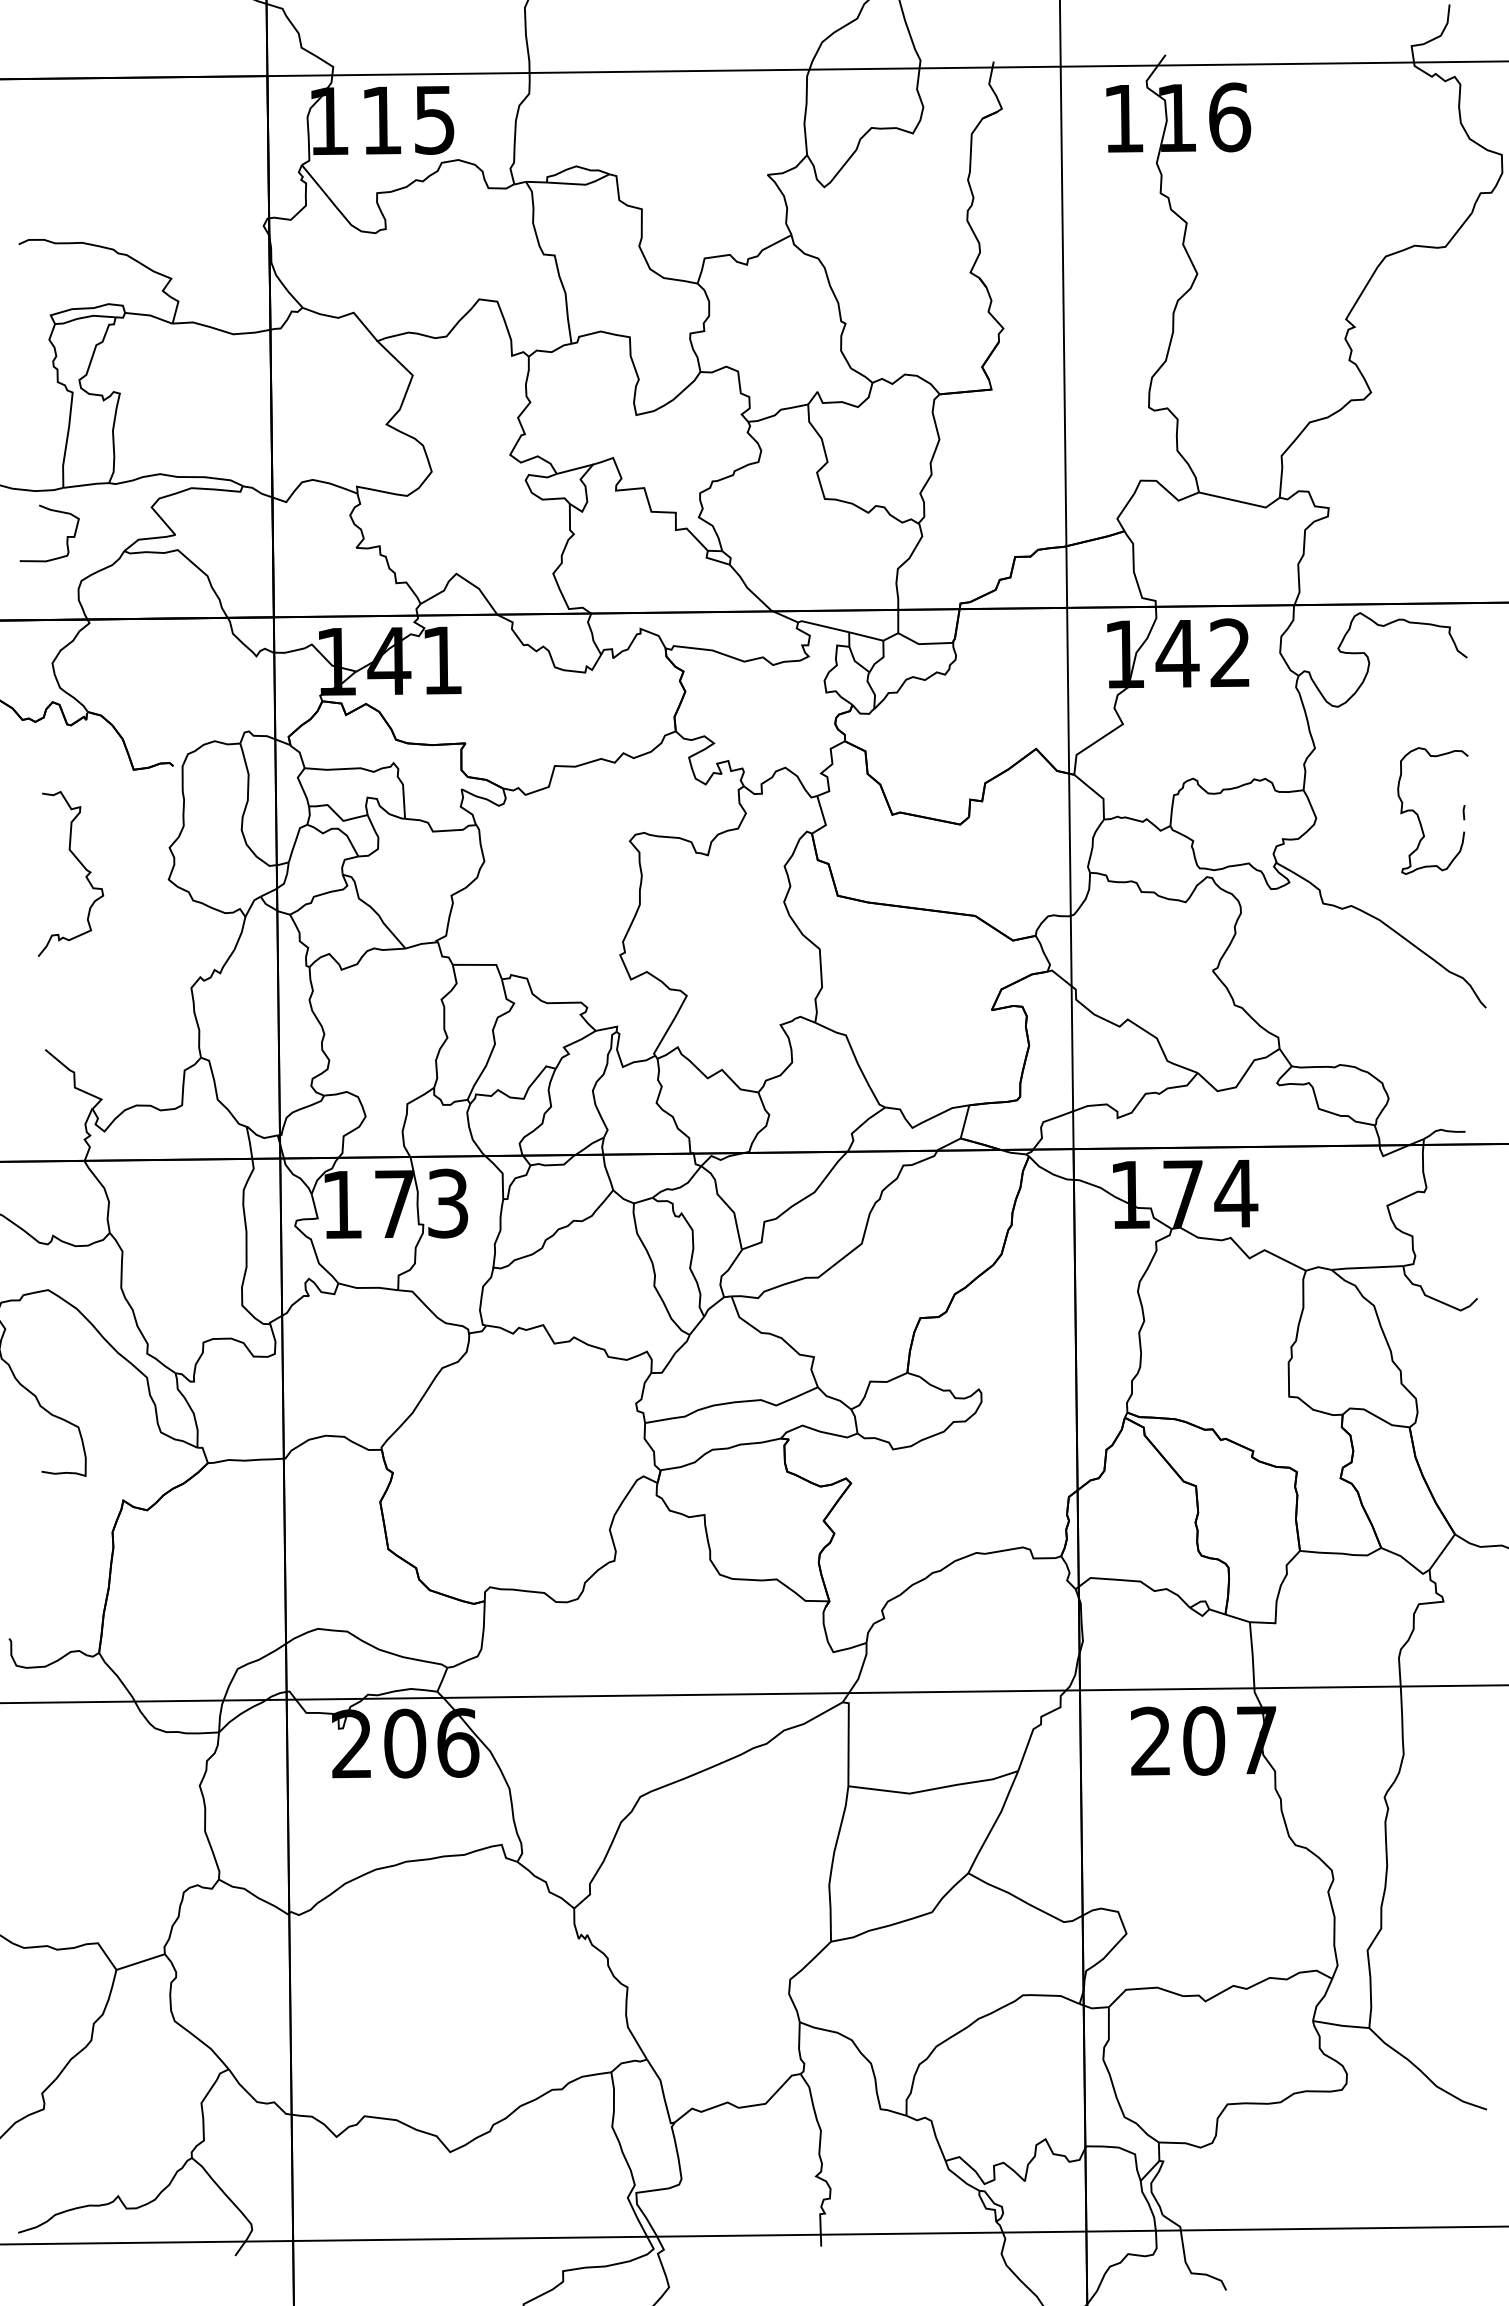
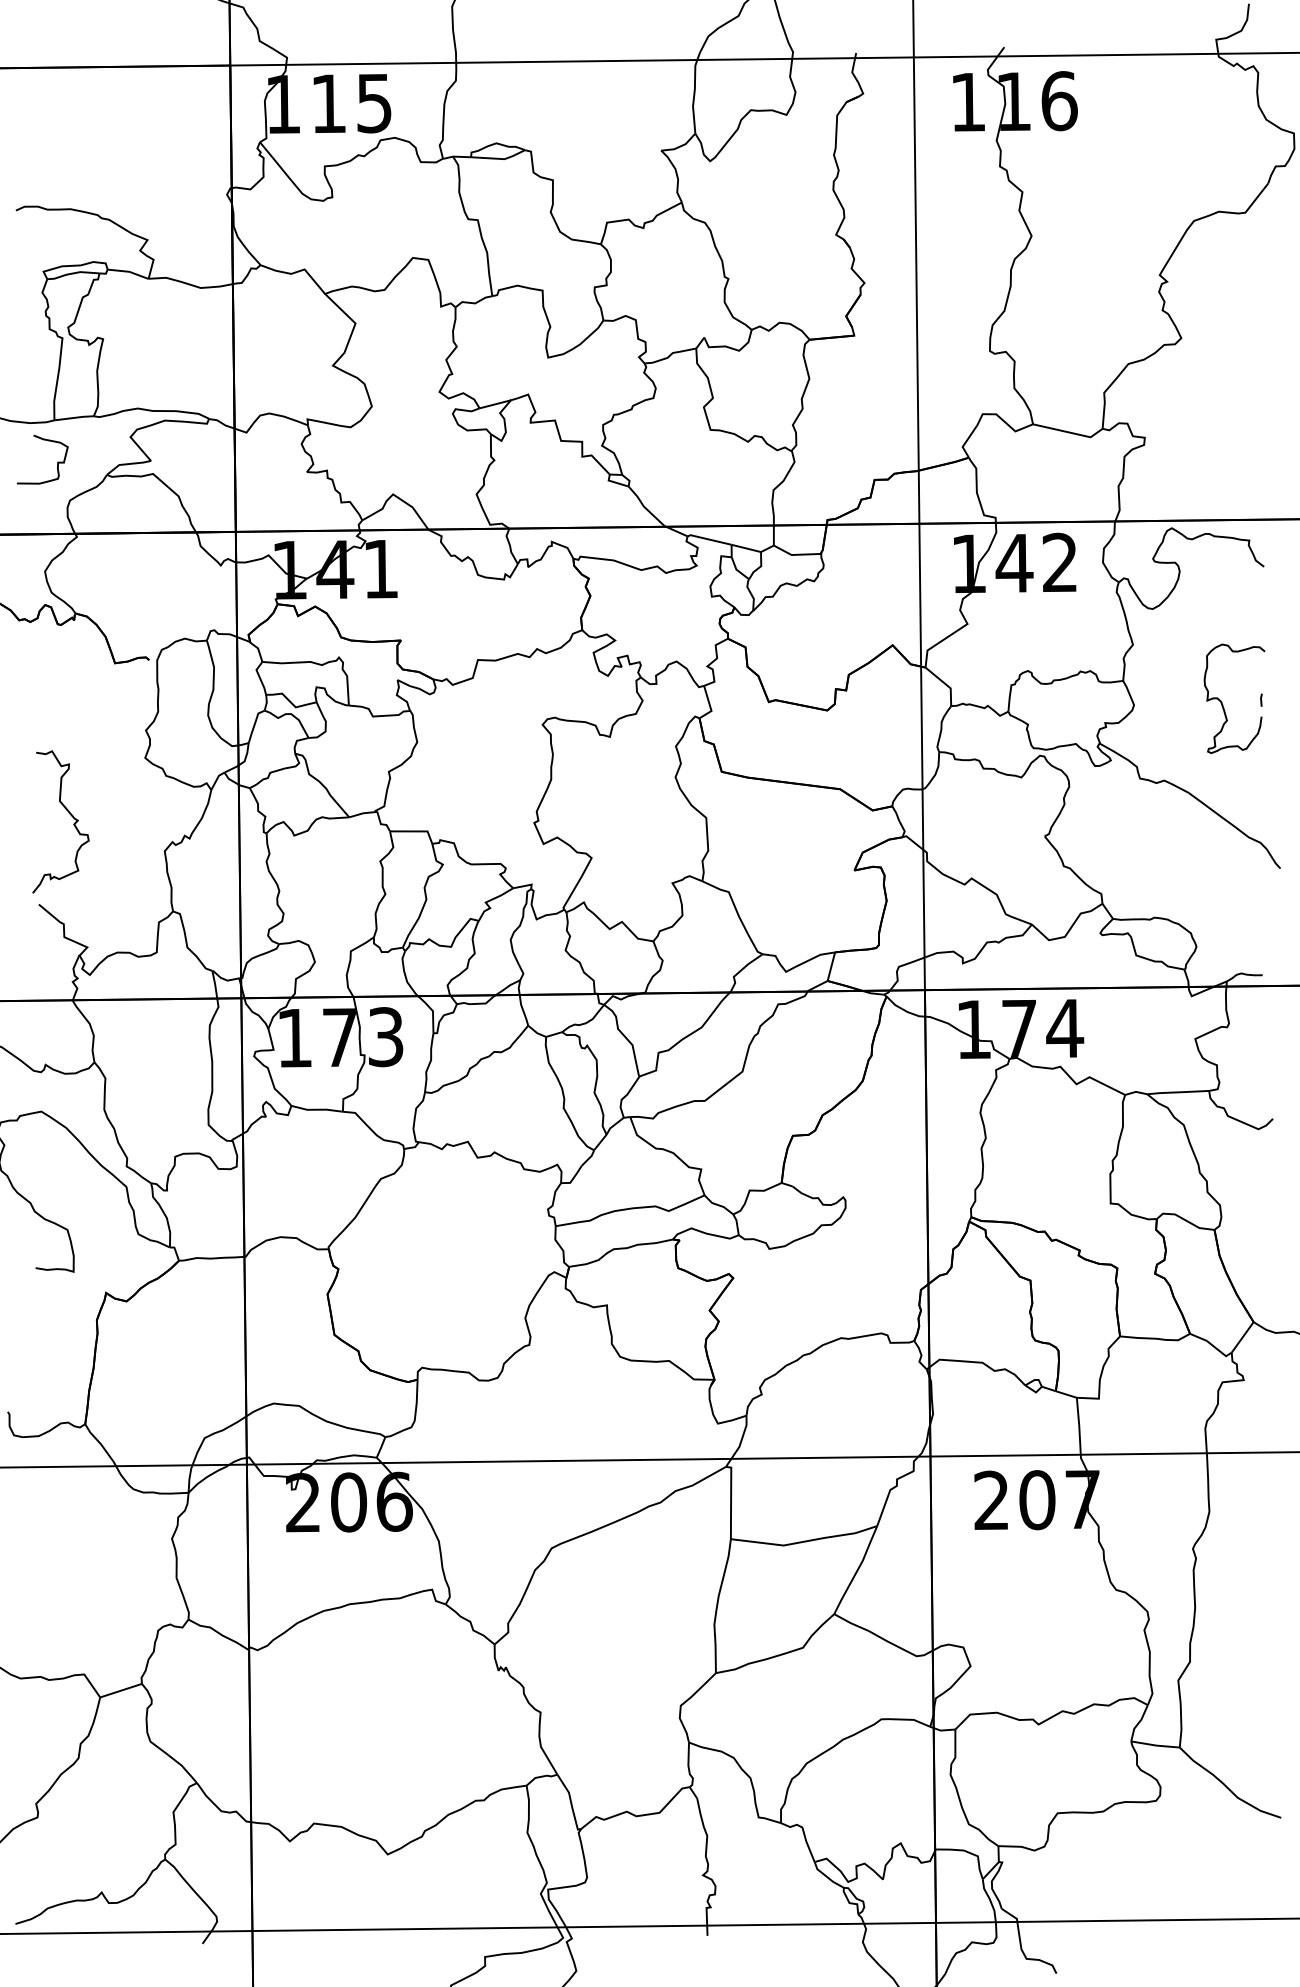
curve: (80, 864) -> (69, 813), moved

